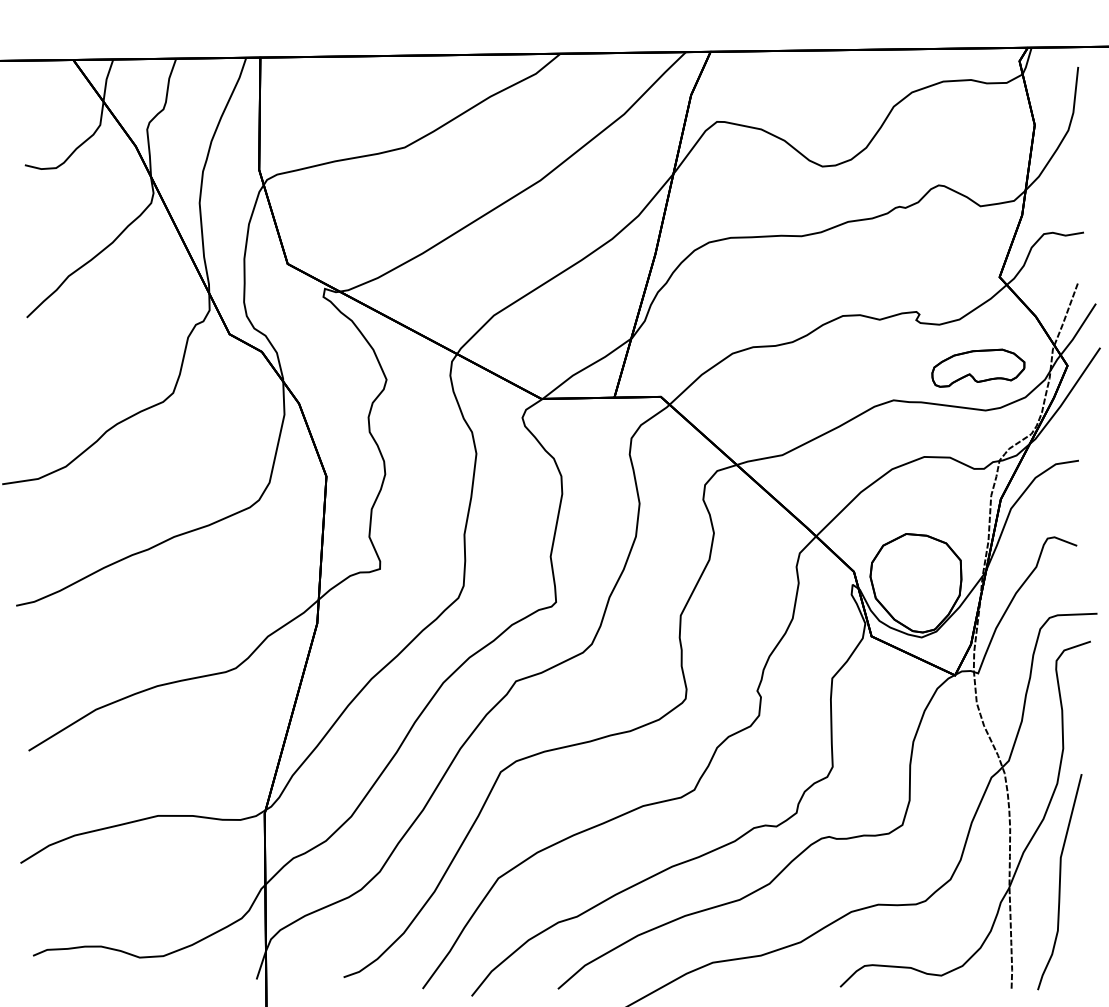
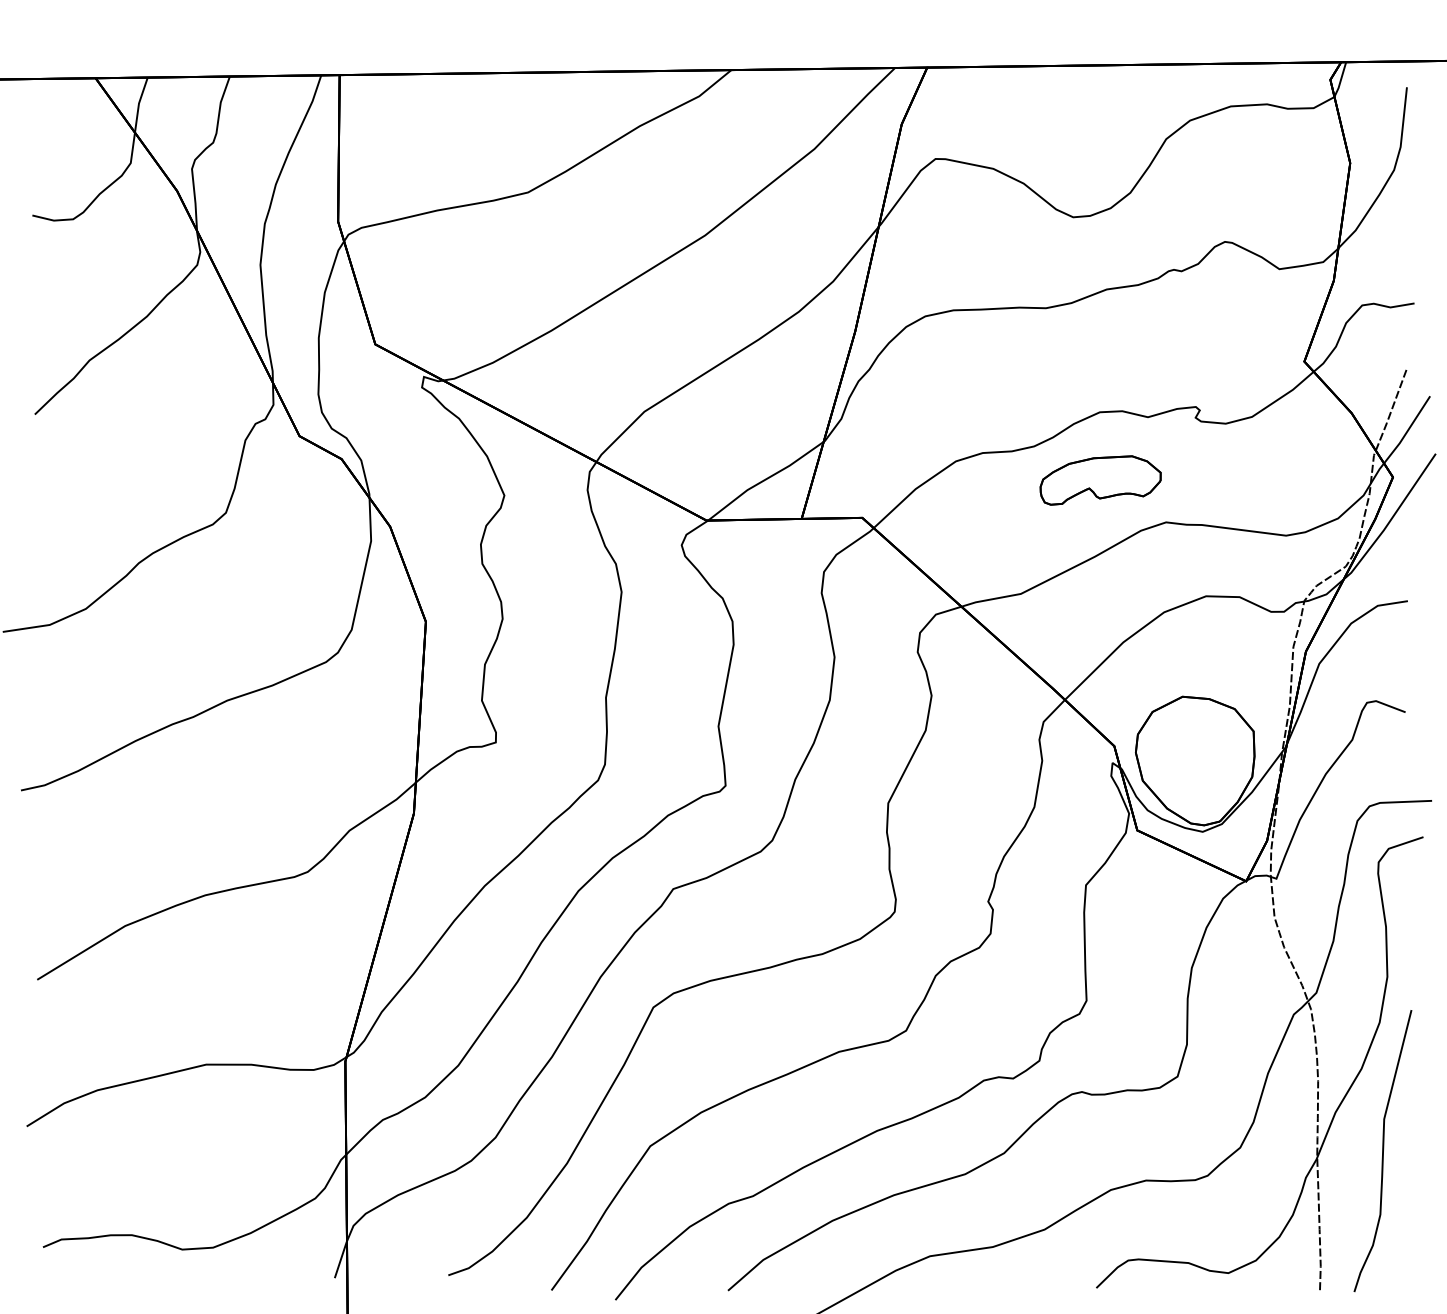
part: (978, 368) -> (1100, 480), moved

